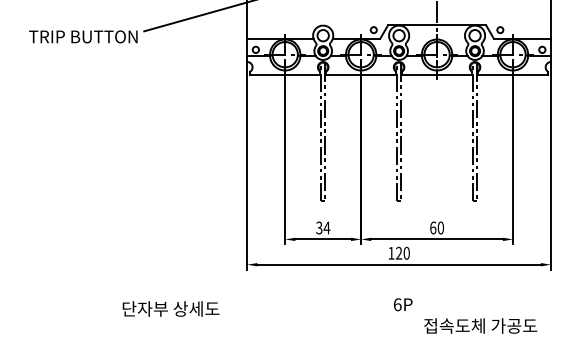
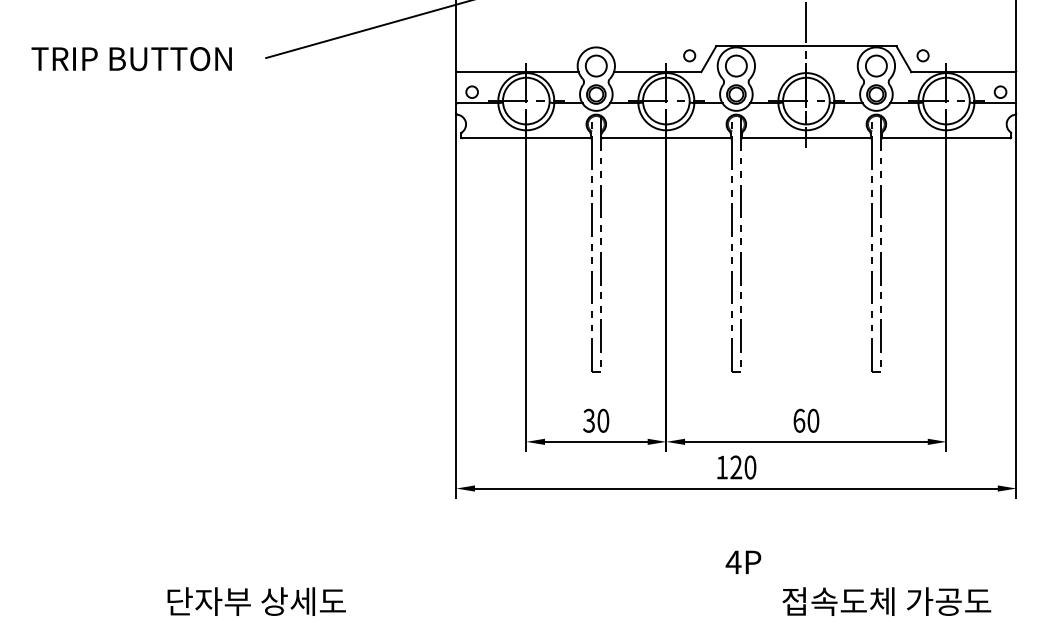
text: (83, 36) -> (132, 58), moved
text: (326, 227) -> (602, 419), 34 -> 30
text: (397, 304) -> (733, 561), 6P -> 4P
text: (170, 308) -> (255, 600), moved

